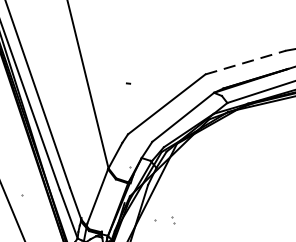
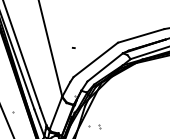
line: (246, 61) -> (141, 35), dashed -> solid

